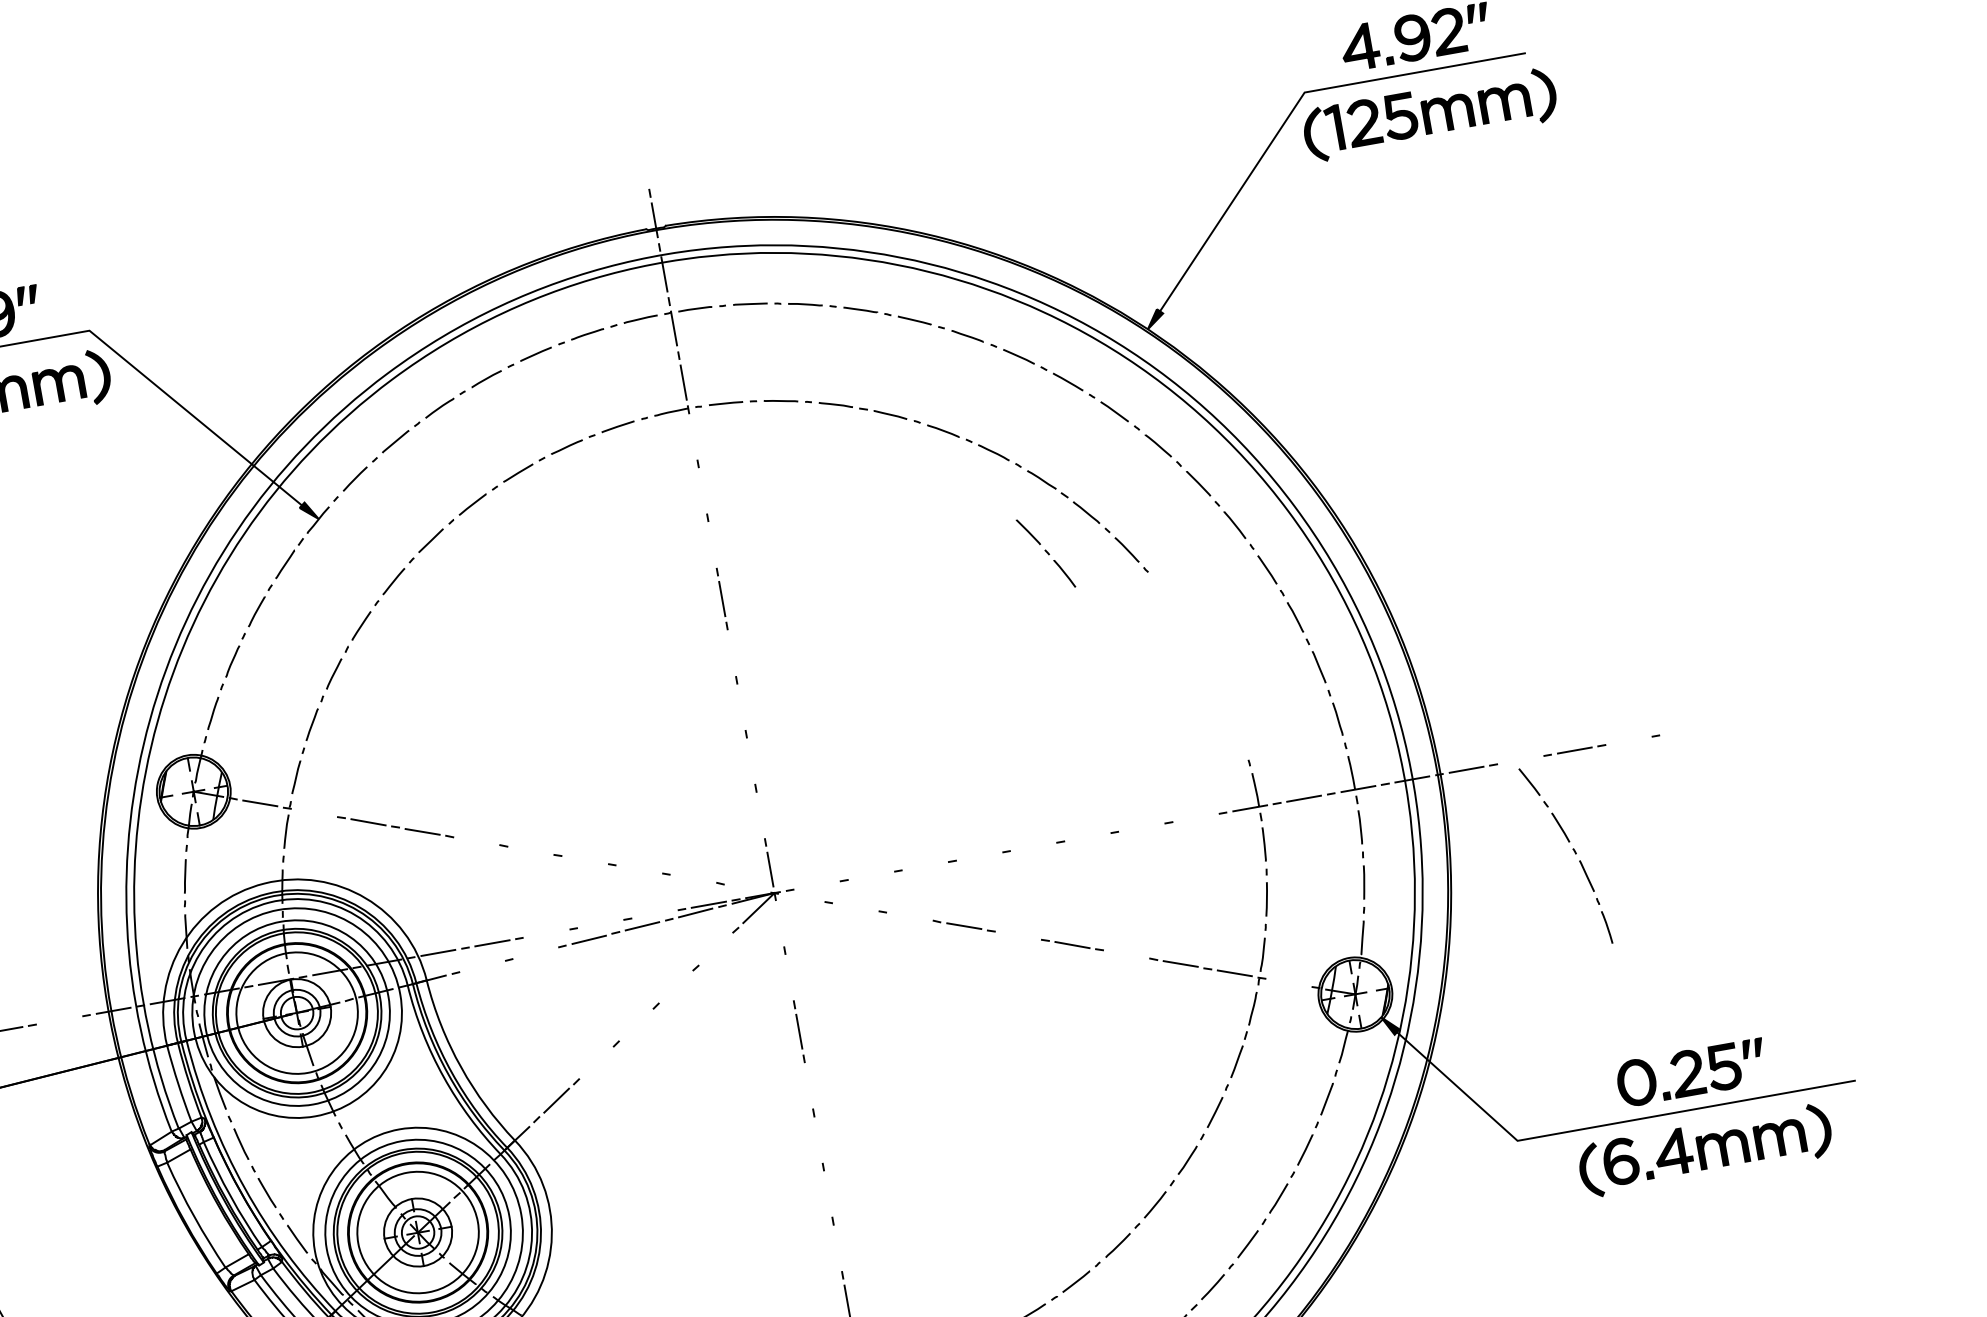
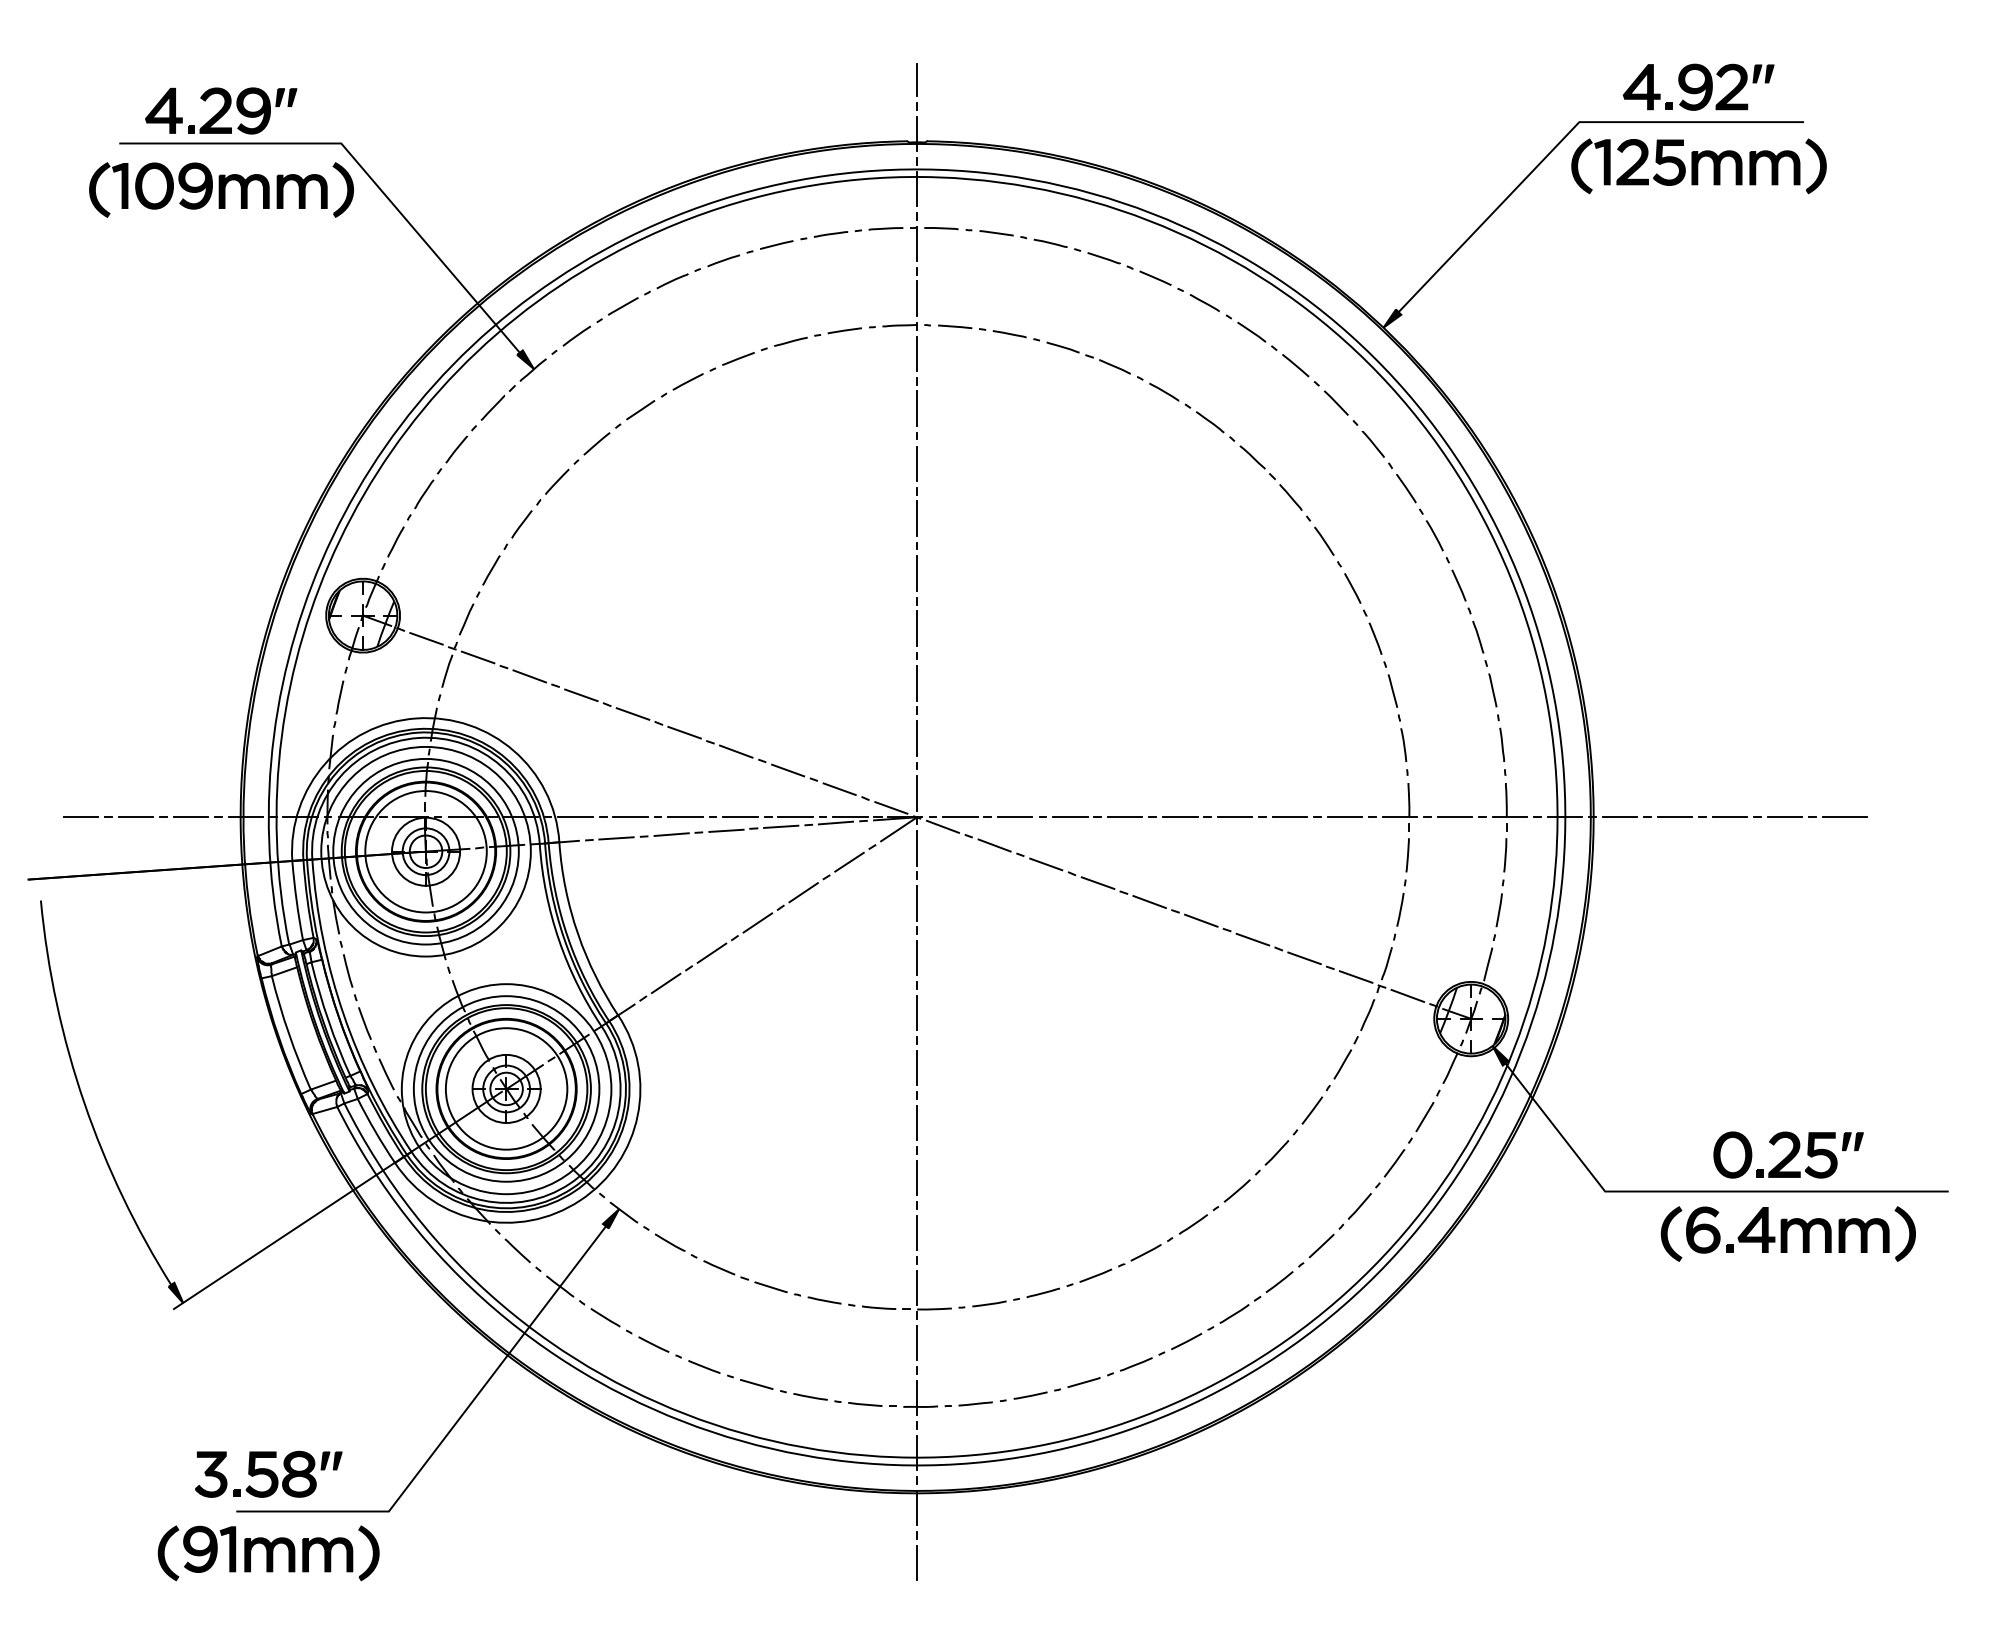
line: (645, 166) -> (917, 79), added
line: (693, 436) -> (917, 353), added
line: (703, 490) -> (917, 408), added
line: (712, 544) -> (917, 463), added
part: (1045, 553) -> (1243, 530), removed
line: (732, 652) -> (917, 573), added
line: (741, 707) -> (917, 628), added
line: (1687, 730) -> (1844, 817), added
line: (1628, 741) -> (1784, 817), added
line: (1520, 760) -> (1674, 817), added
line: (751, 761) -> (917, 683), added
line: (313, 812) -> (477, 657), added
line: (761, 815) -> (917, 738), added
line: (1195, 818) -> (1344, 817), added
line: (1142, 827) -> (1290, 817), added
line: (1087, 837) -> (1234, 817), added
line: (476, 840) -> (632, 713), added
line: (1033, 847) -> (1180, 817), added
line: (530, 850) -> (684, 732), added
part: (1574, 852) -> (1384, 665), moved
line: (979, 856) -> (1125, 817), added
line: (585, 859) -> (736, 751), added
line: (925, 866) -> (1070, 817), added
line: (639, 869) -> (788, 770), added
line: (871, 876) -> (1015, 817), added
line: (693, 879) -> (839, 789), added
line: (817, 885) -> (960, 817), added
line: (747, 887) -> (891, 807), added
line: (801, 897) -> (942, 826), added
line: (855, 907) -> (994, 845), added
line: (654, 914) -> (795, 817), added
line: (910, 916) -> (1046, 864), added
line: (780, 923) -> (917, 848), added
line: (600, 924) -> (740, 817), added
line: (546, 933) -> (685, 817), added
line: (1018, 936) -> (1149, 902), added
line: (715, 948) -> (849, 861), added
line: (535, 953) -> (671, 834), added
line: (1126, 954) -> (1252, 939), added
line: (482, 966) -> (616, 838), added
line: (790, 977) -> (917, 903), added
line: (1288, 982) -> (1407, 995), added
line: (675, 987) -> (803, 892), added
line: (59, 1020) -> (190, 817), added
line: (635, 1024) -> (757, 922), added
line: (595, 1062) -> (711, 952), added
line: (809, 1086) -> (917, 1013), added
line: (818, 1139) -> (917, 1067), added
line: (828, 1194) -> (917, 1123), added
line: (838, 1247) -> (917, 1177), added

